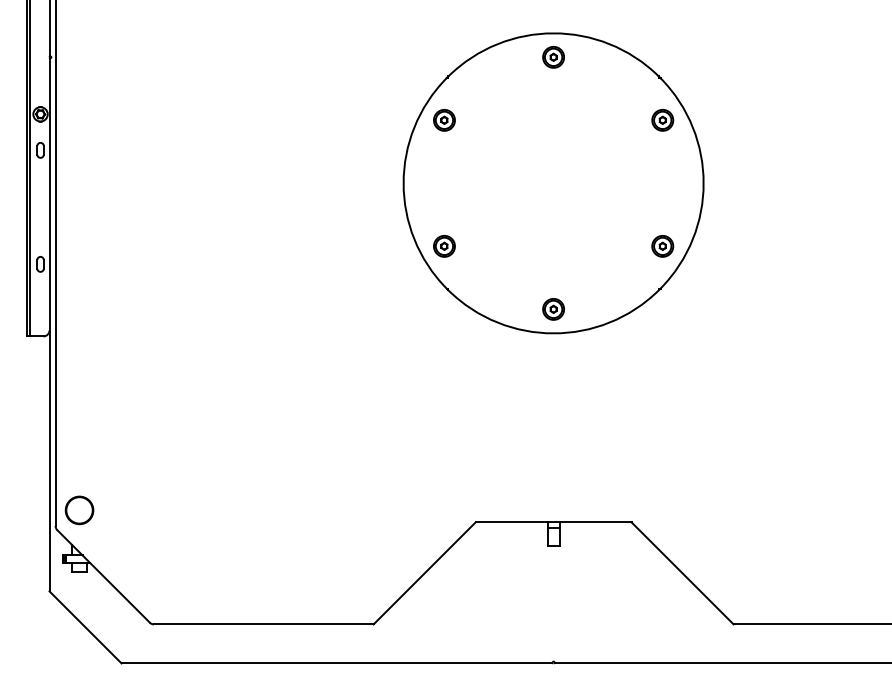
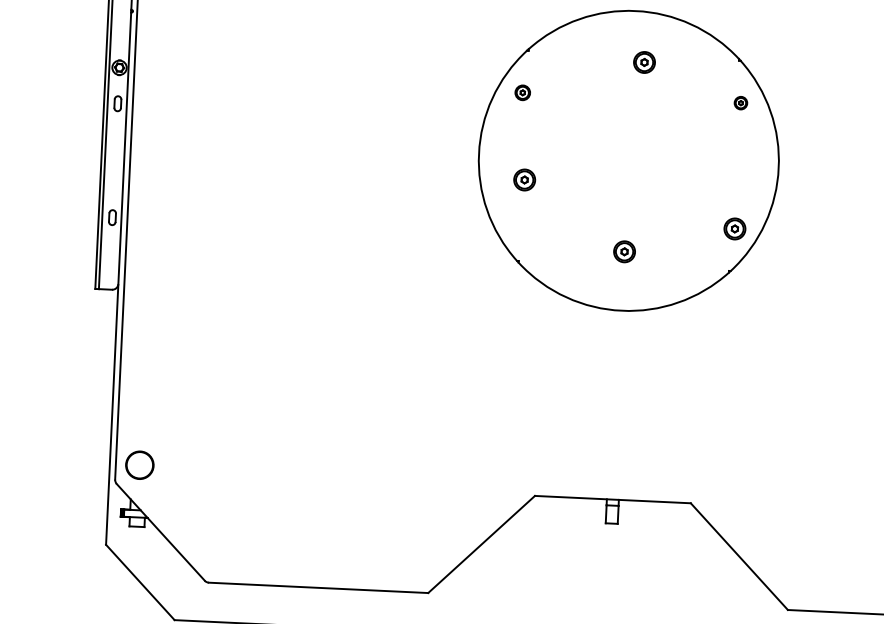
part: (553, 57) -> (644, 62), moved
part: (444, 120) -> (522, 92), size x0.7
part: (662, 120) -> (740, 103), size x0.6
part: (444, 246) -> (524, 180), moved
part: (553, 309) -> (624, 251), moved

